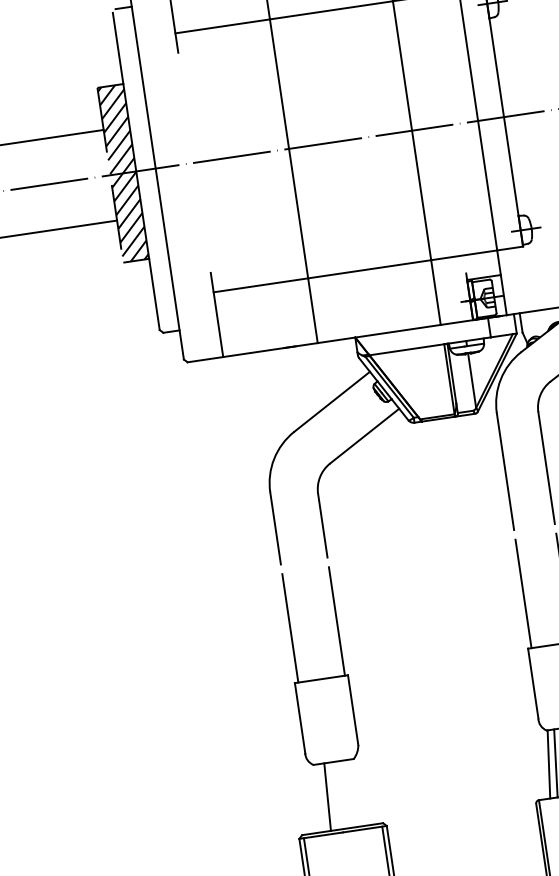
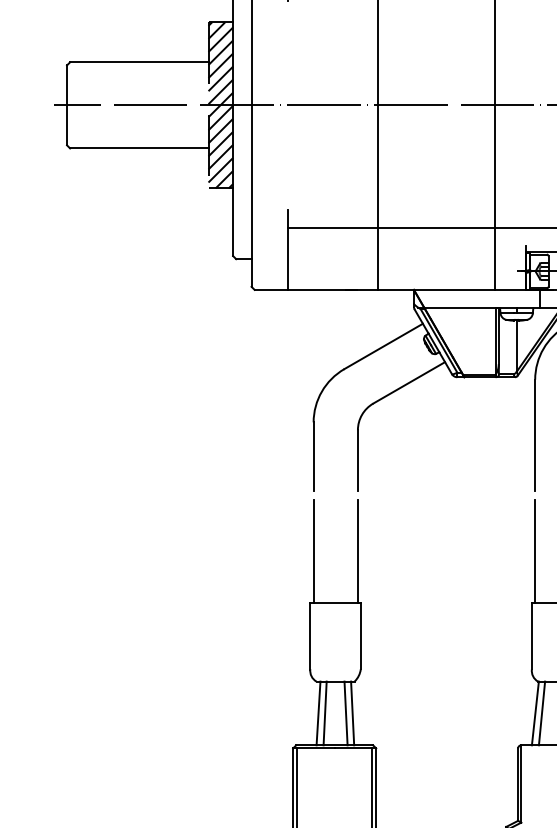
line: (356, 792) -> (352, 713), added
line: (349, 794) -> (345, 713), added
line: (320, 798) -> (318, 713), added

